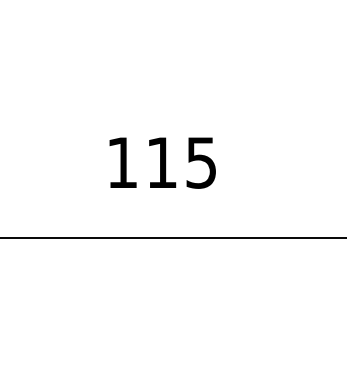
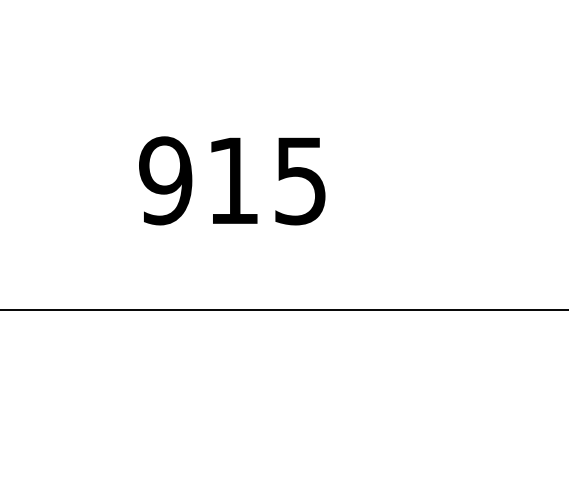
text: (121, 162) -> (164, 180), 115 -> 915

